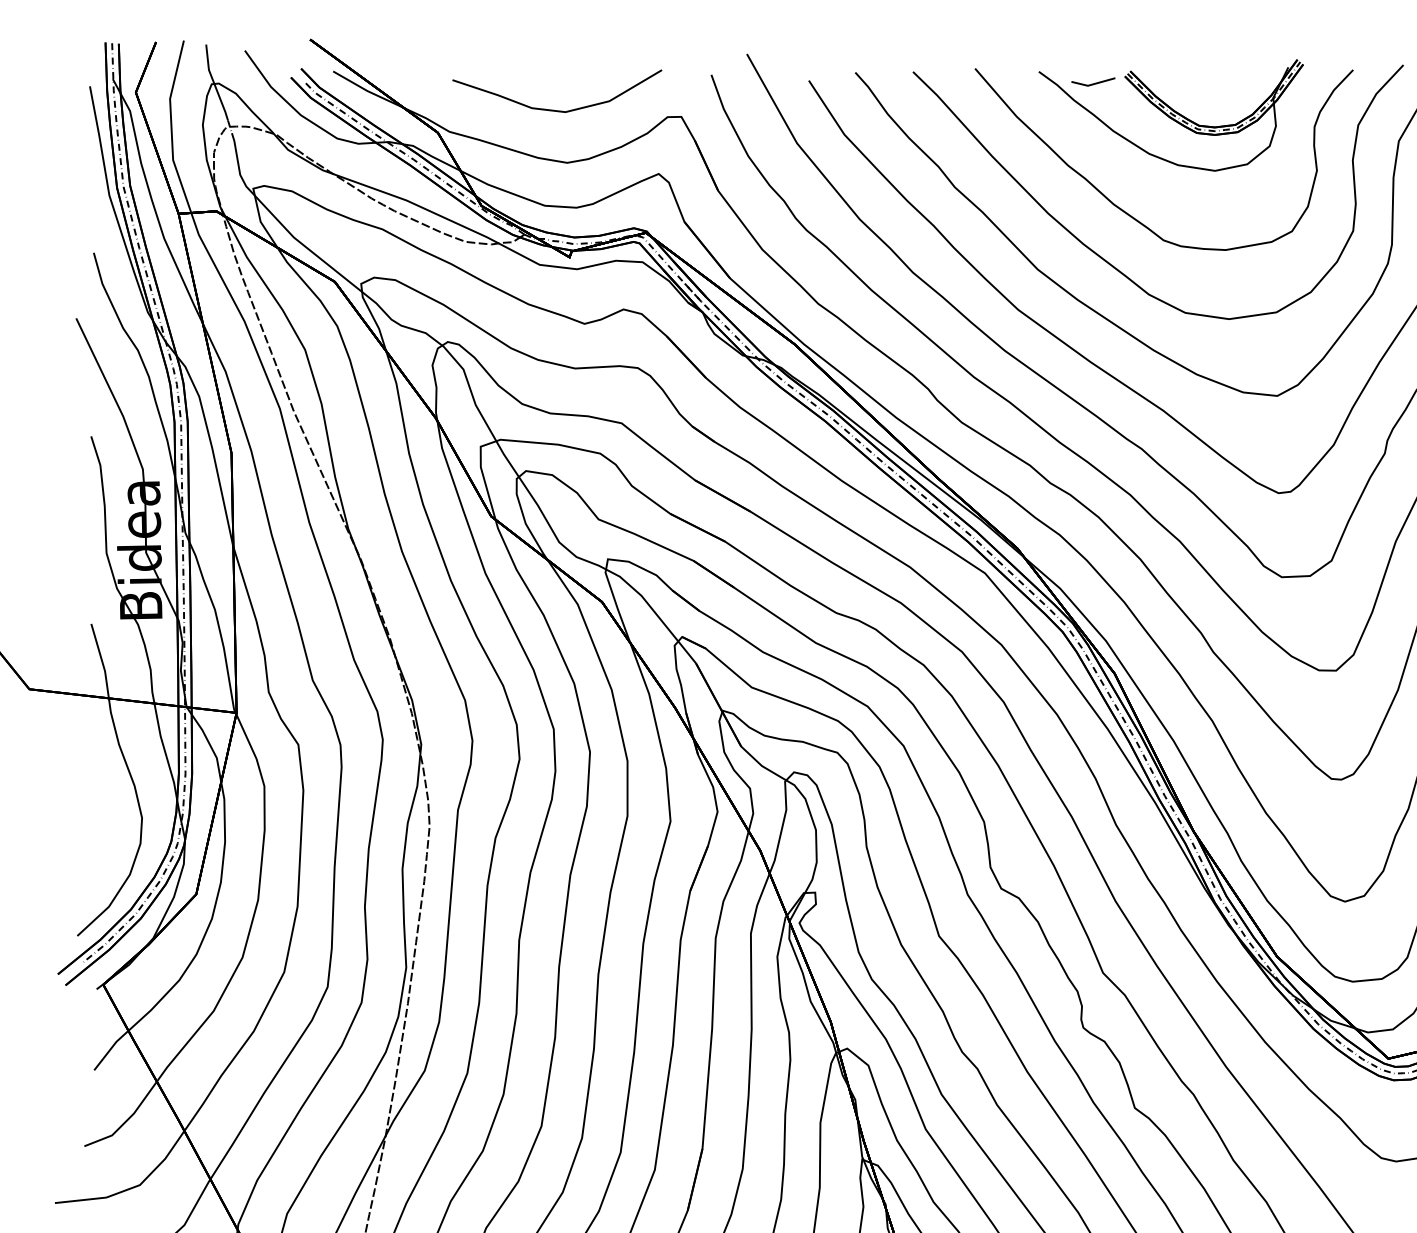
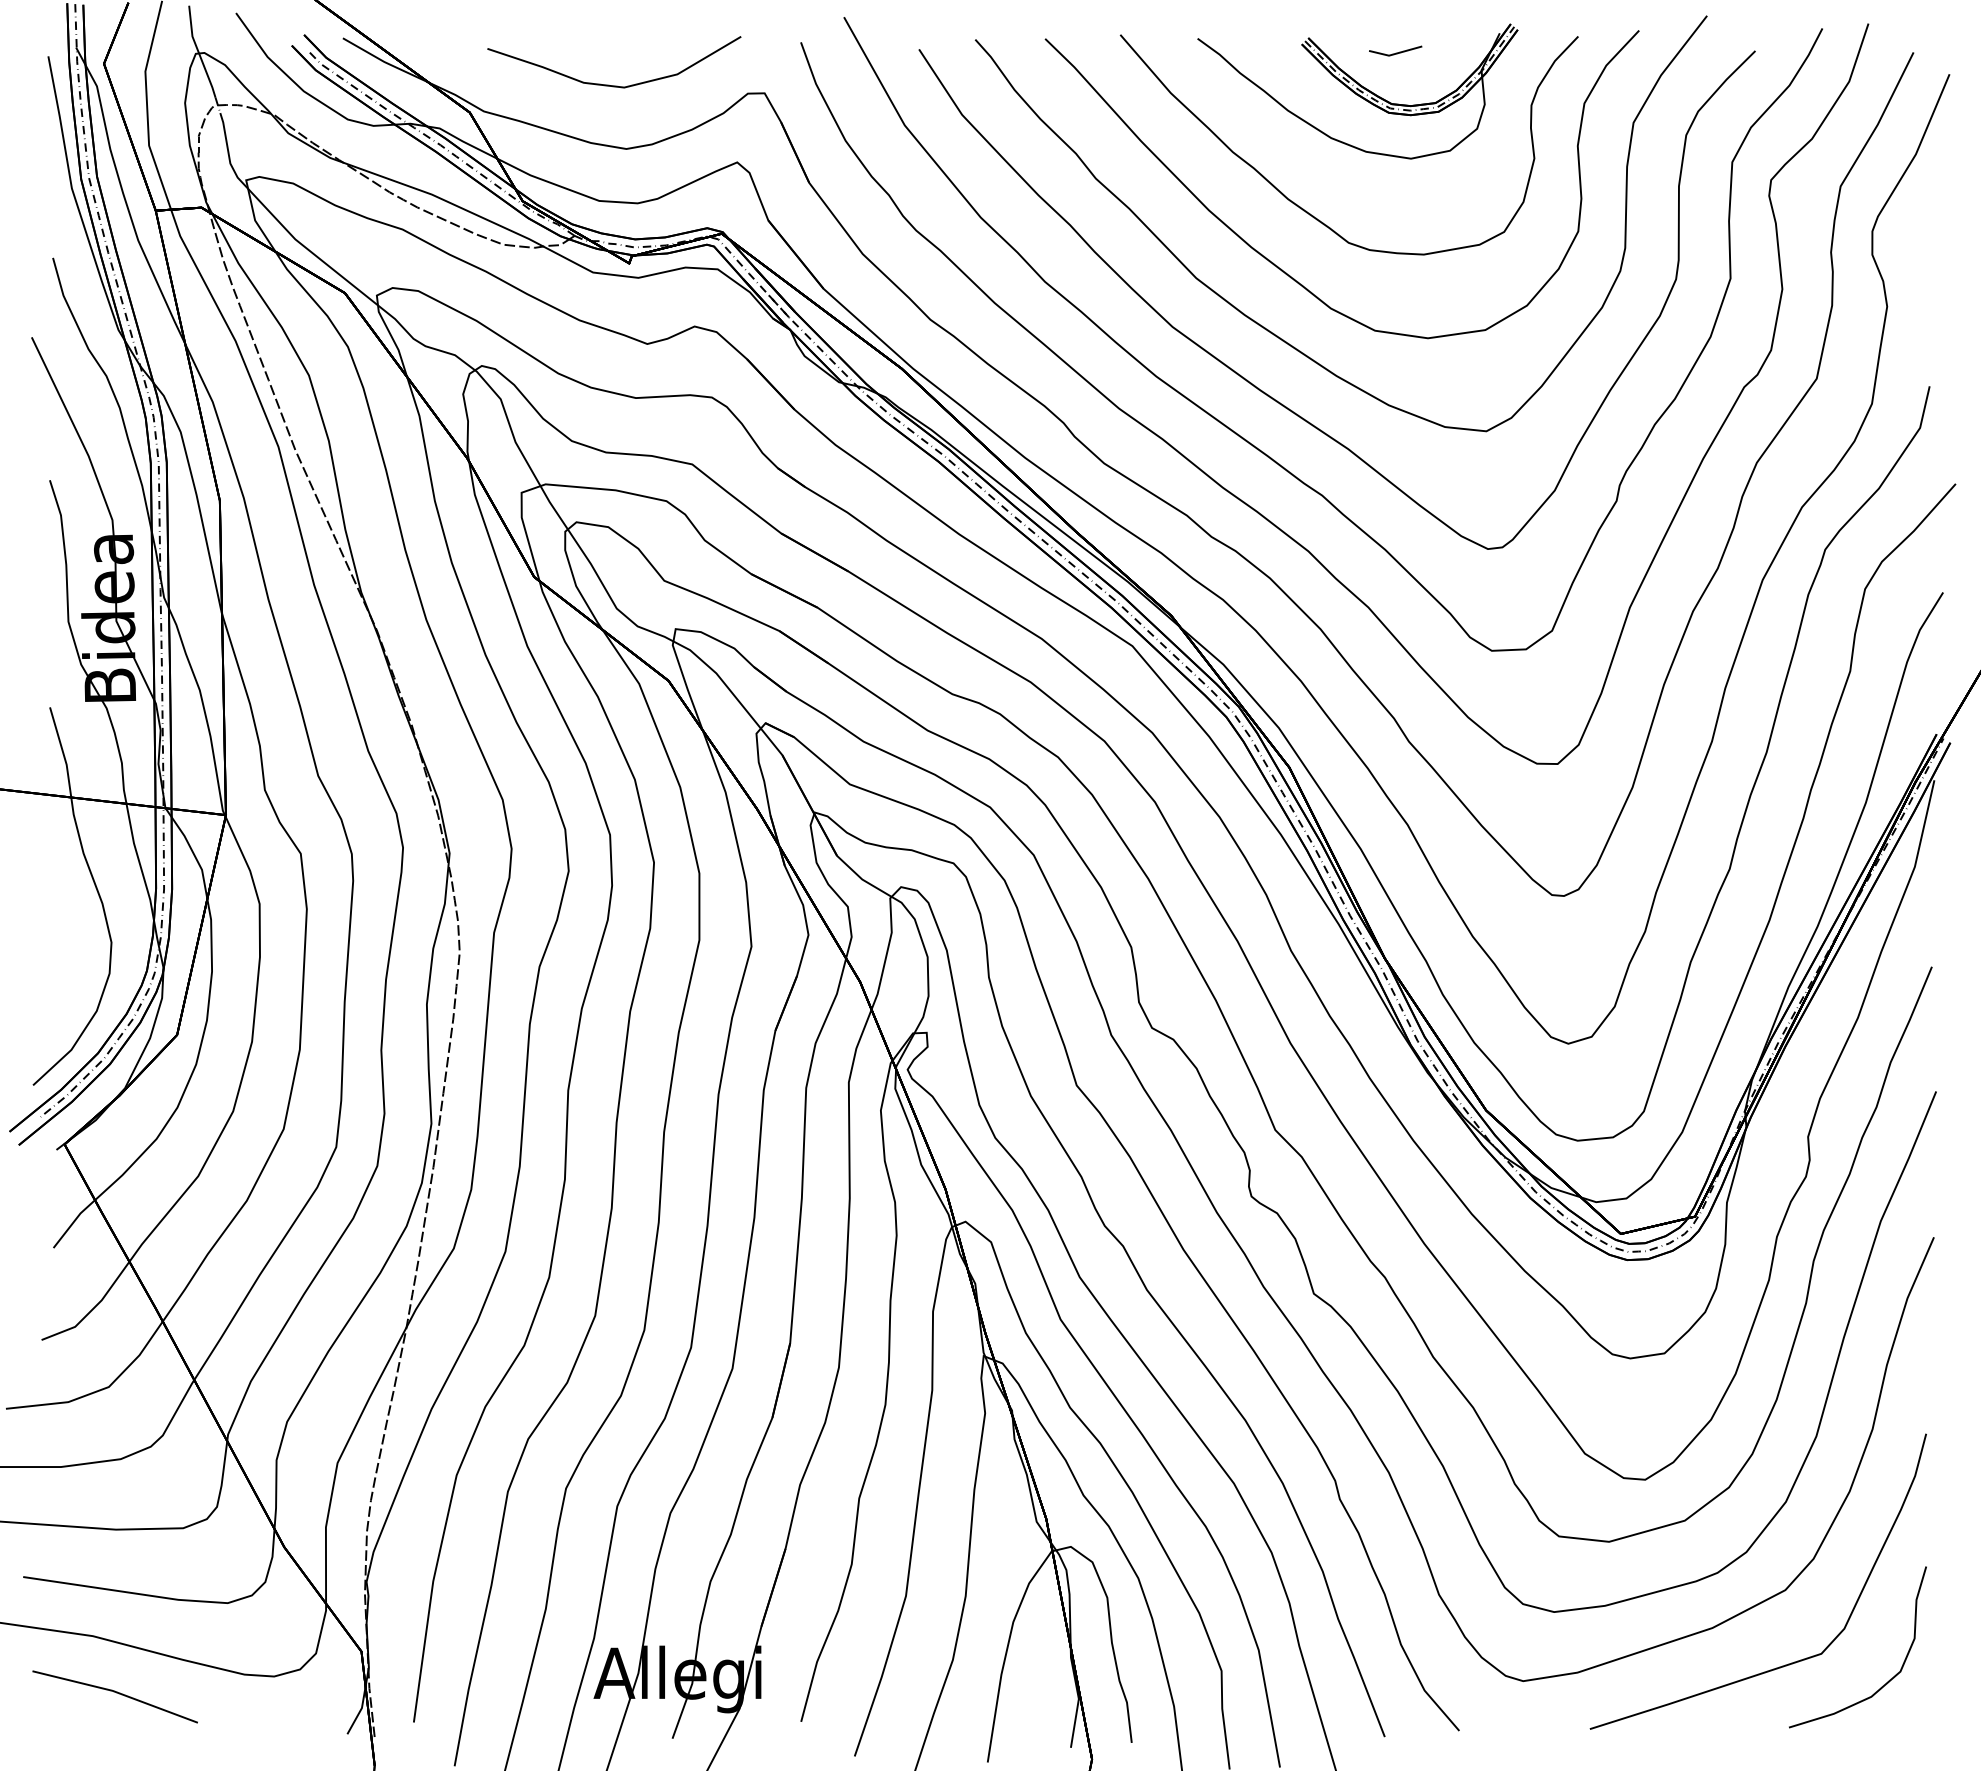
line: (1093, 83) -> (1395, 52), moved

